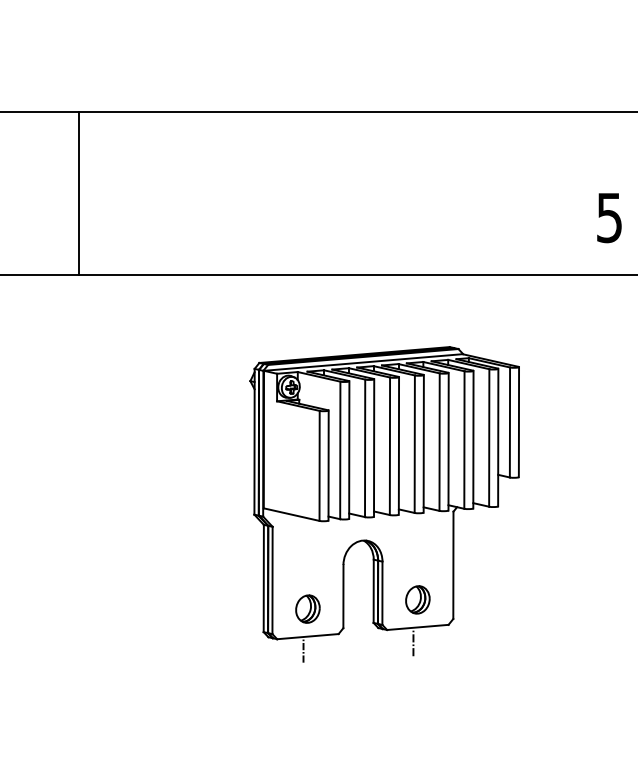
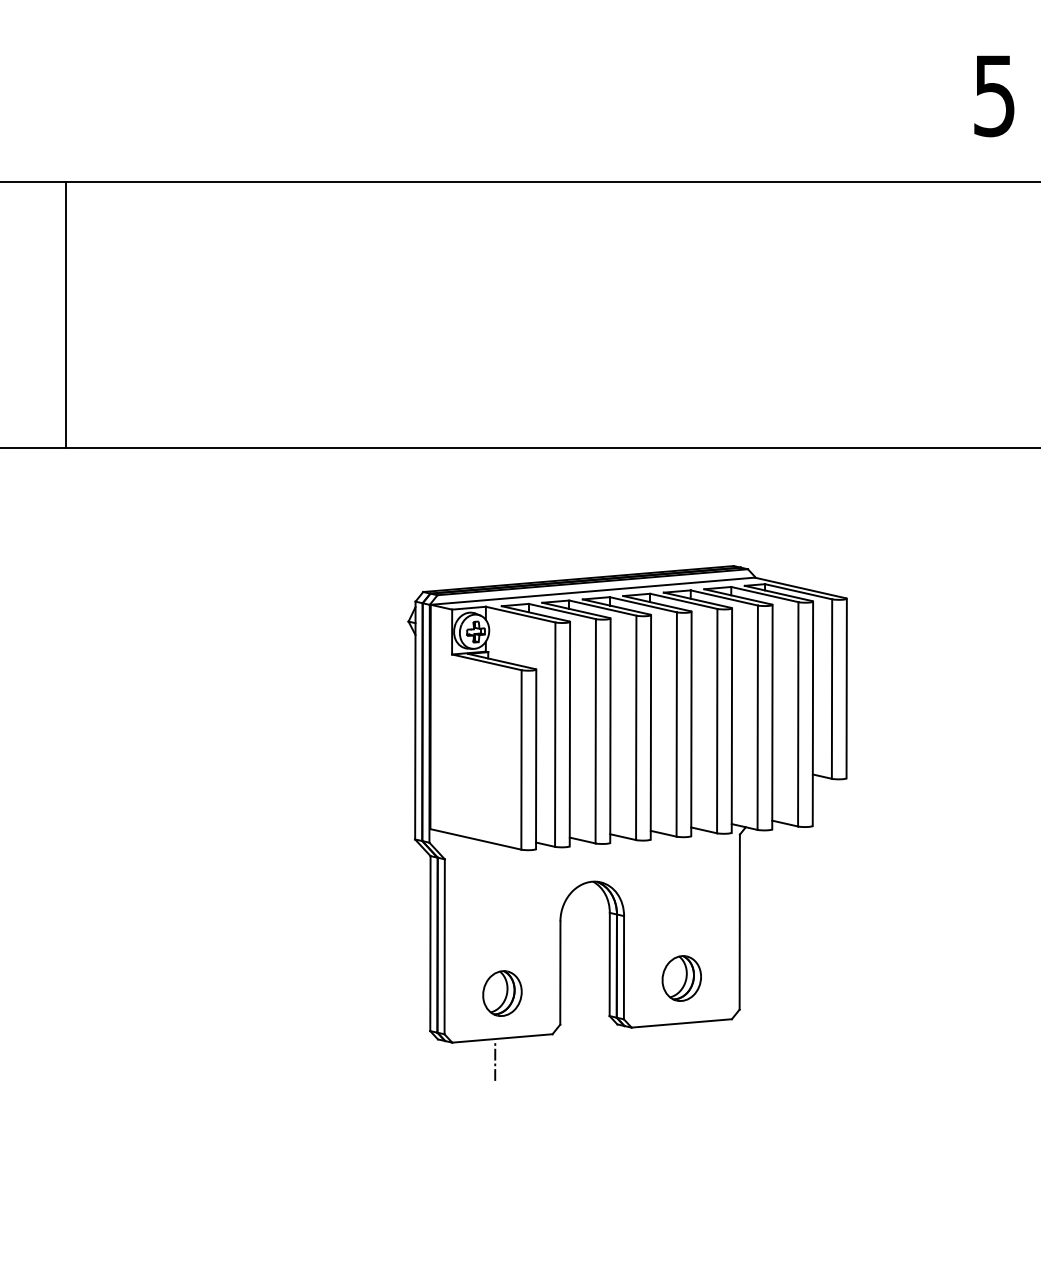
line: (79, 193) -> (66, 315), moved
text: (609, 218) -> (994, 96), moved
line: (413, 642) -> (674, 1048), removed

